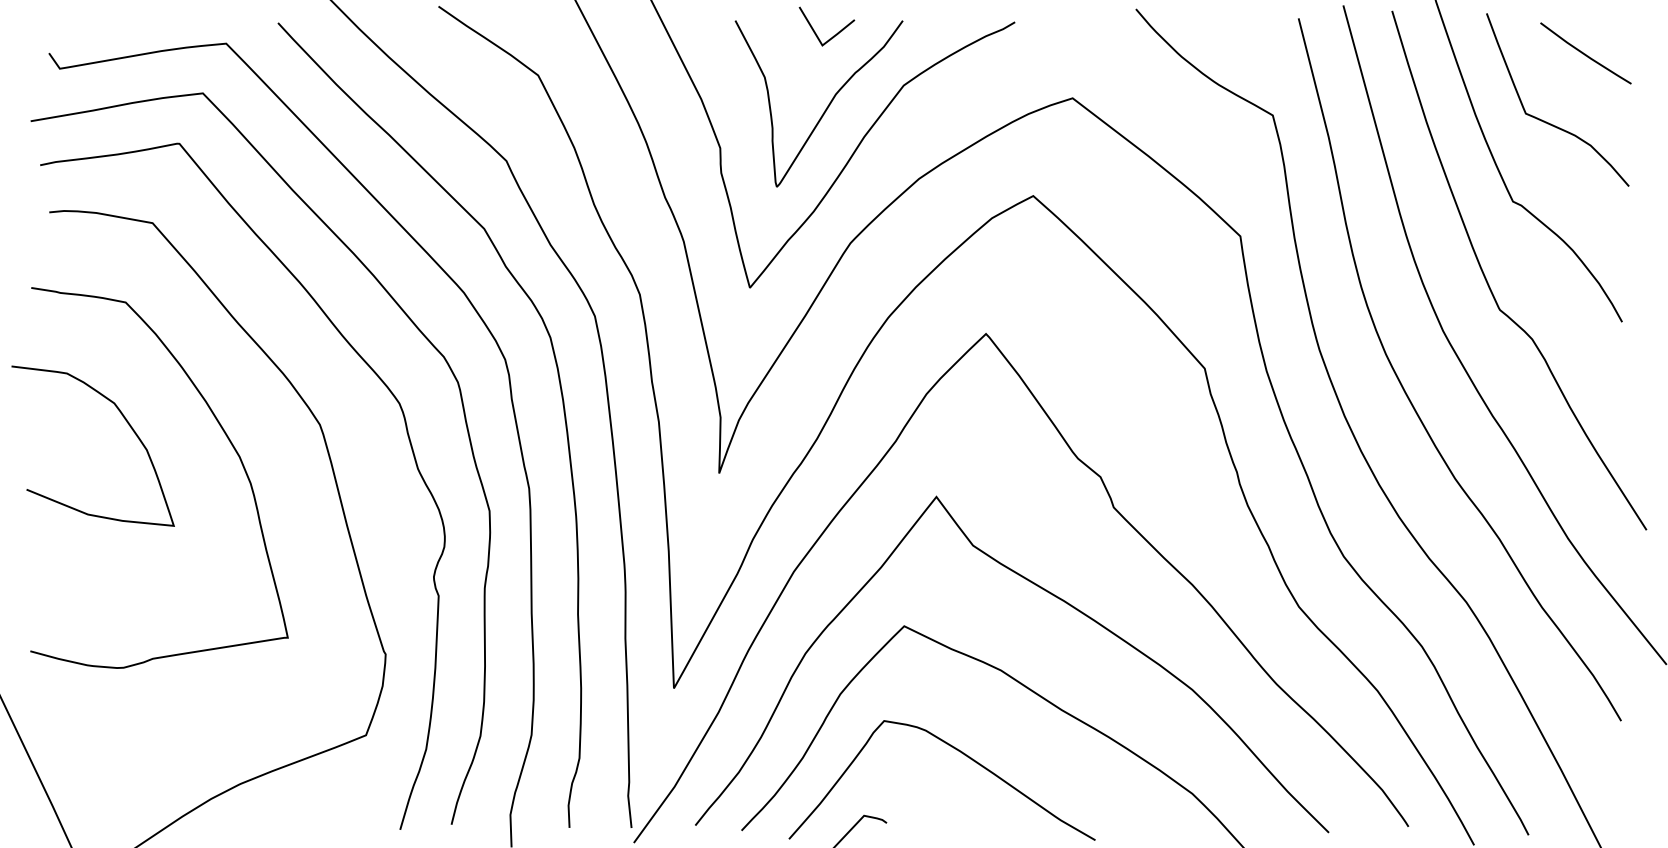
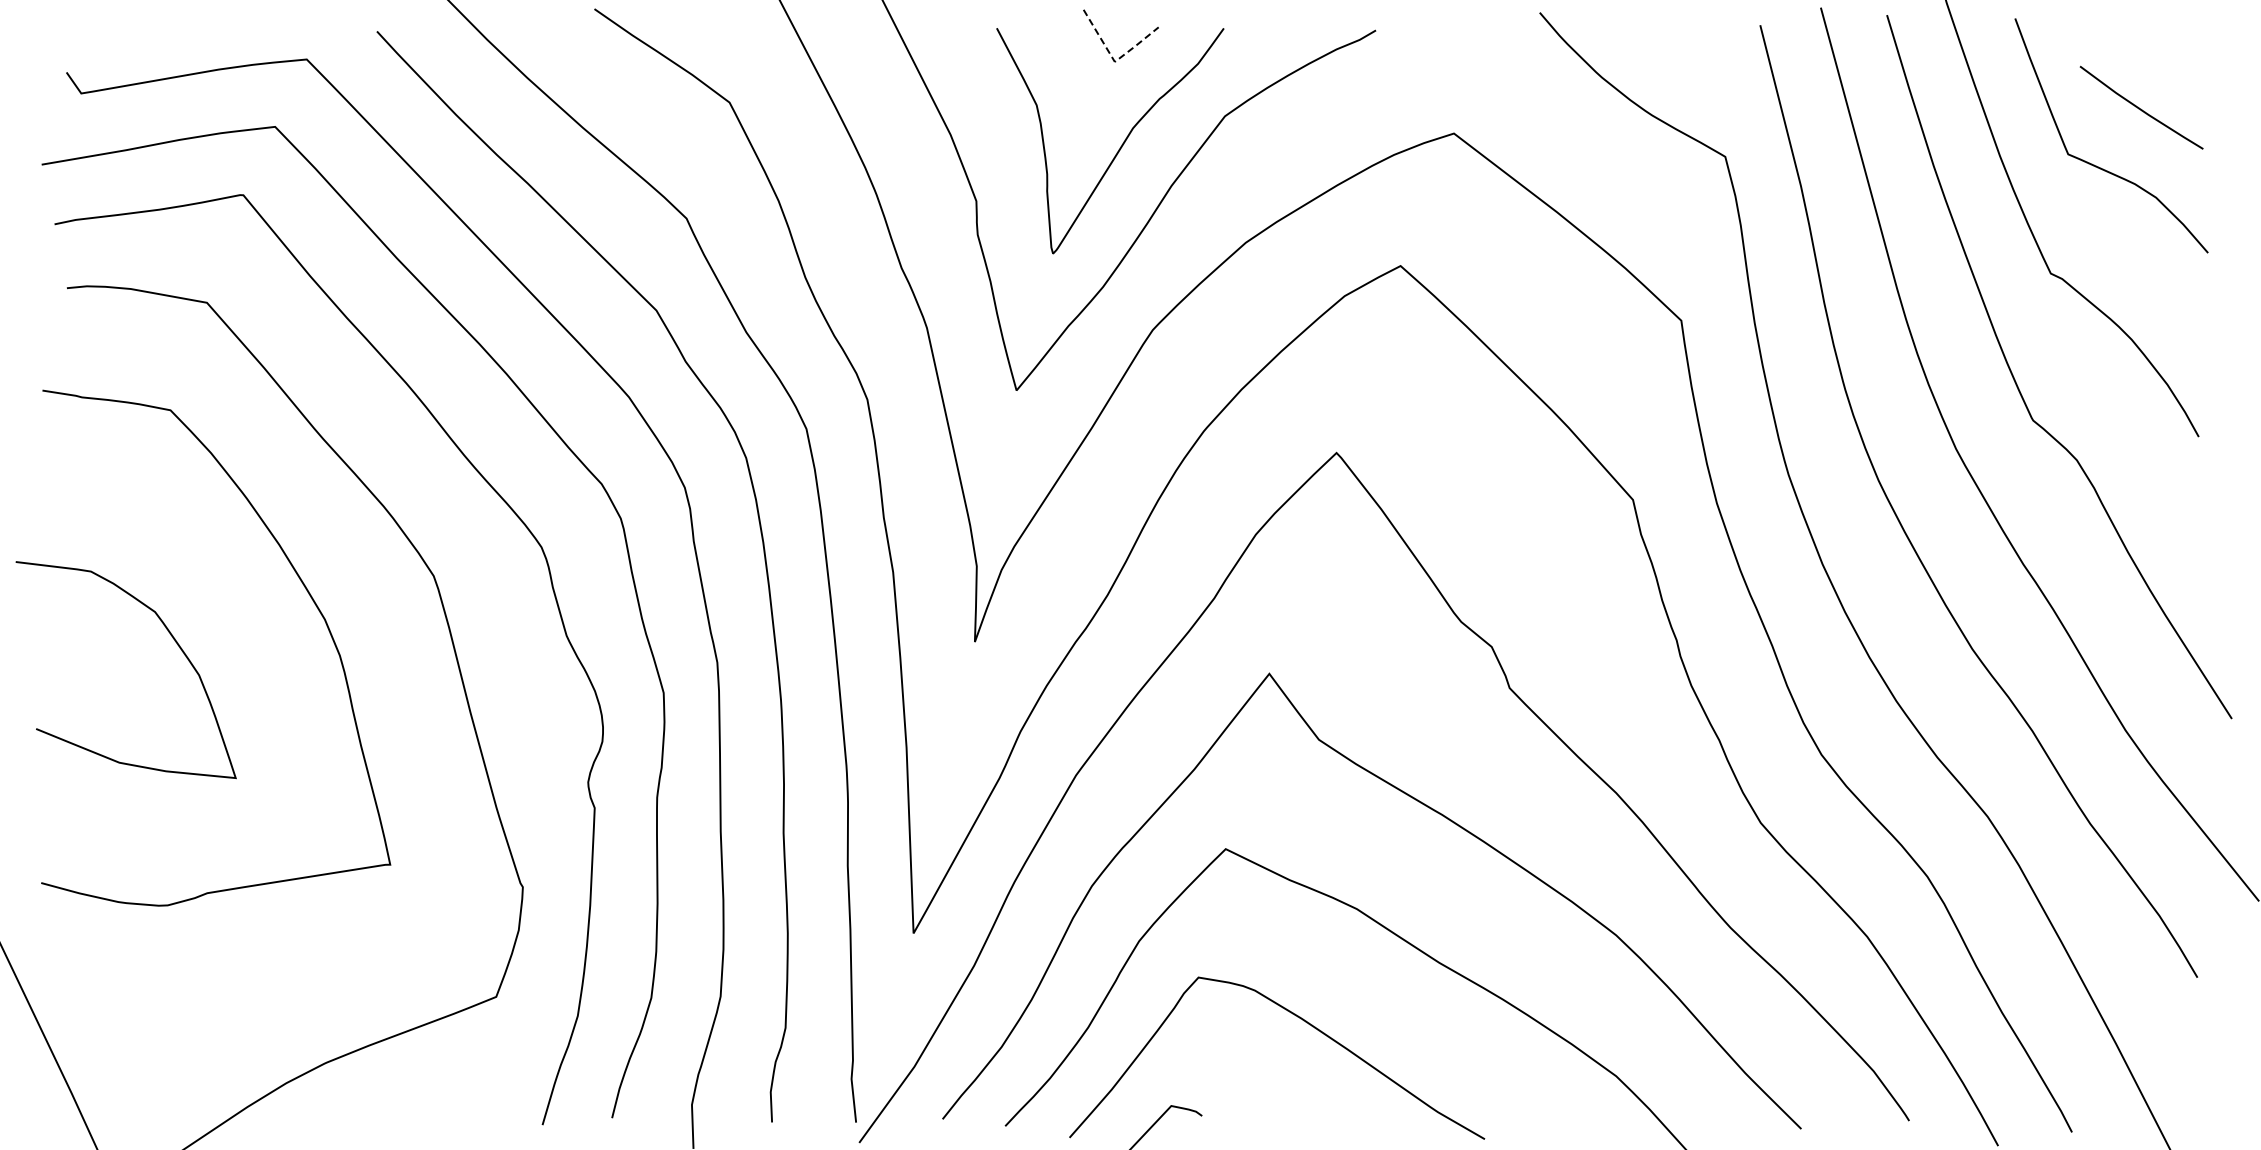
line: (822, 45) -> (1114, 61), solid -> dashed
line: (1585, 53) -> (2140, 108), moved
curve: (127, 422) -> (172, 638), moved

